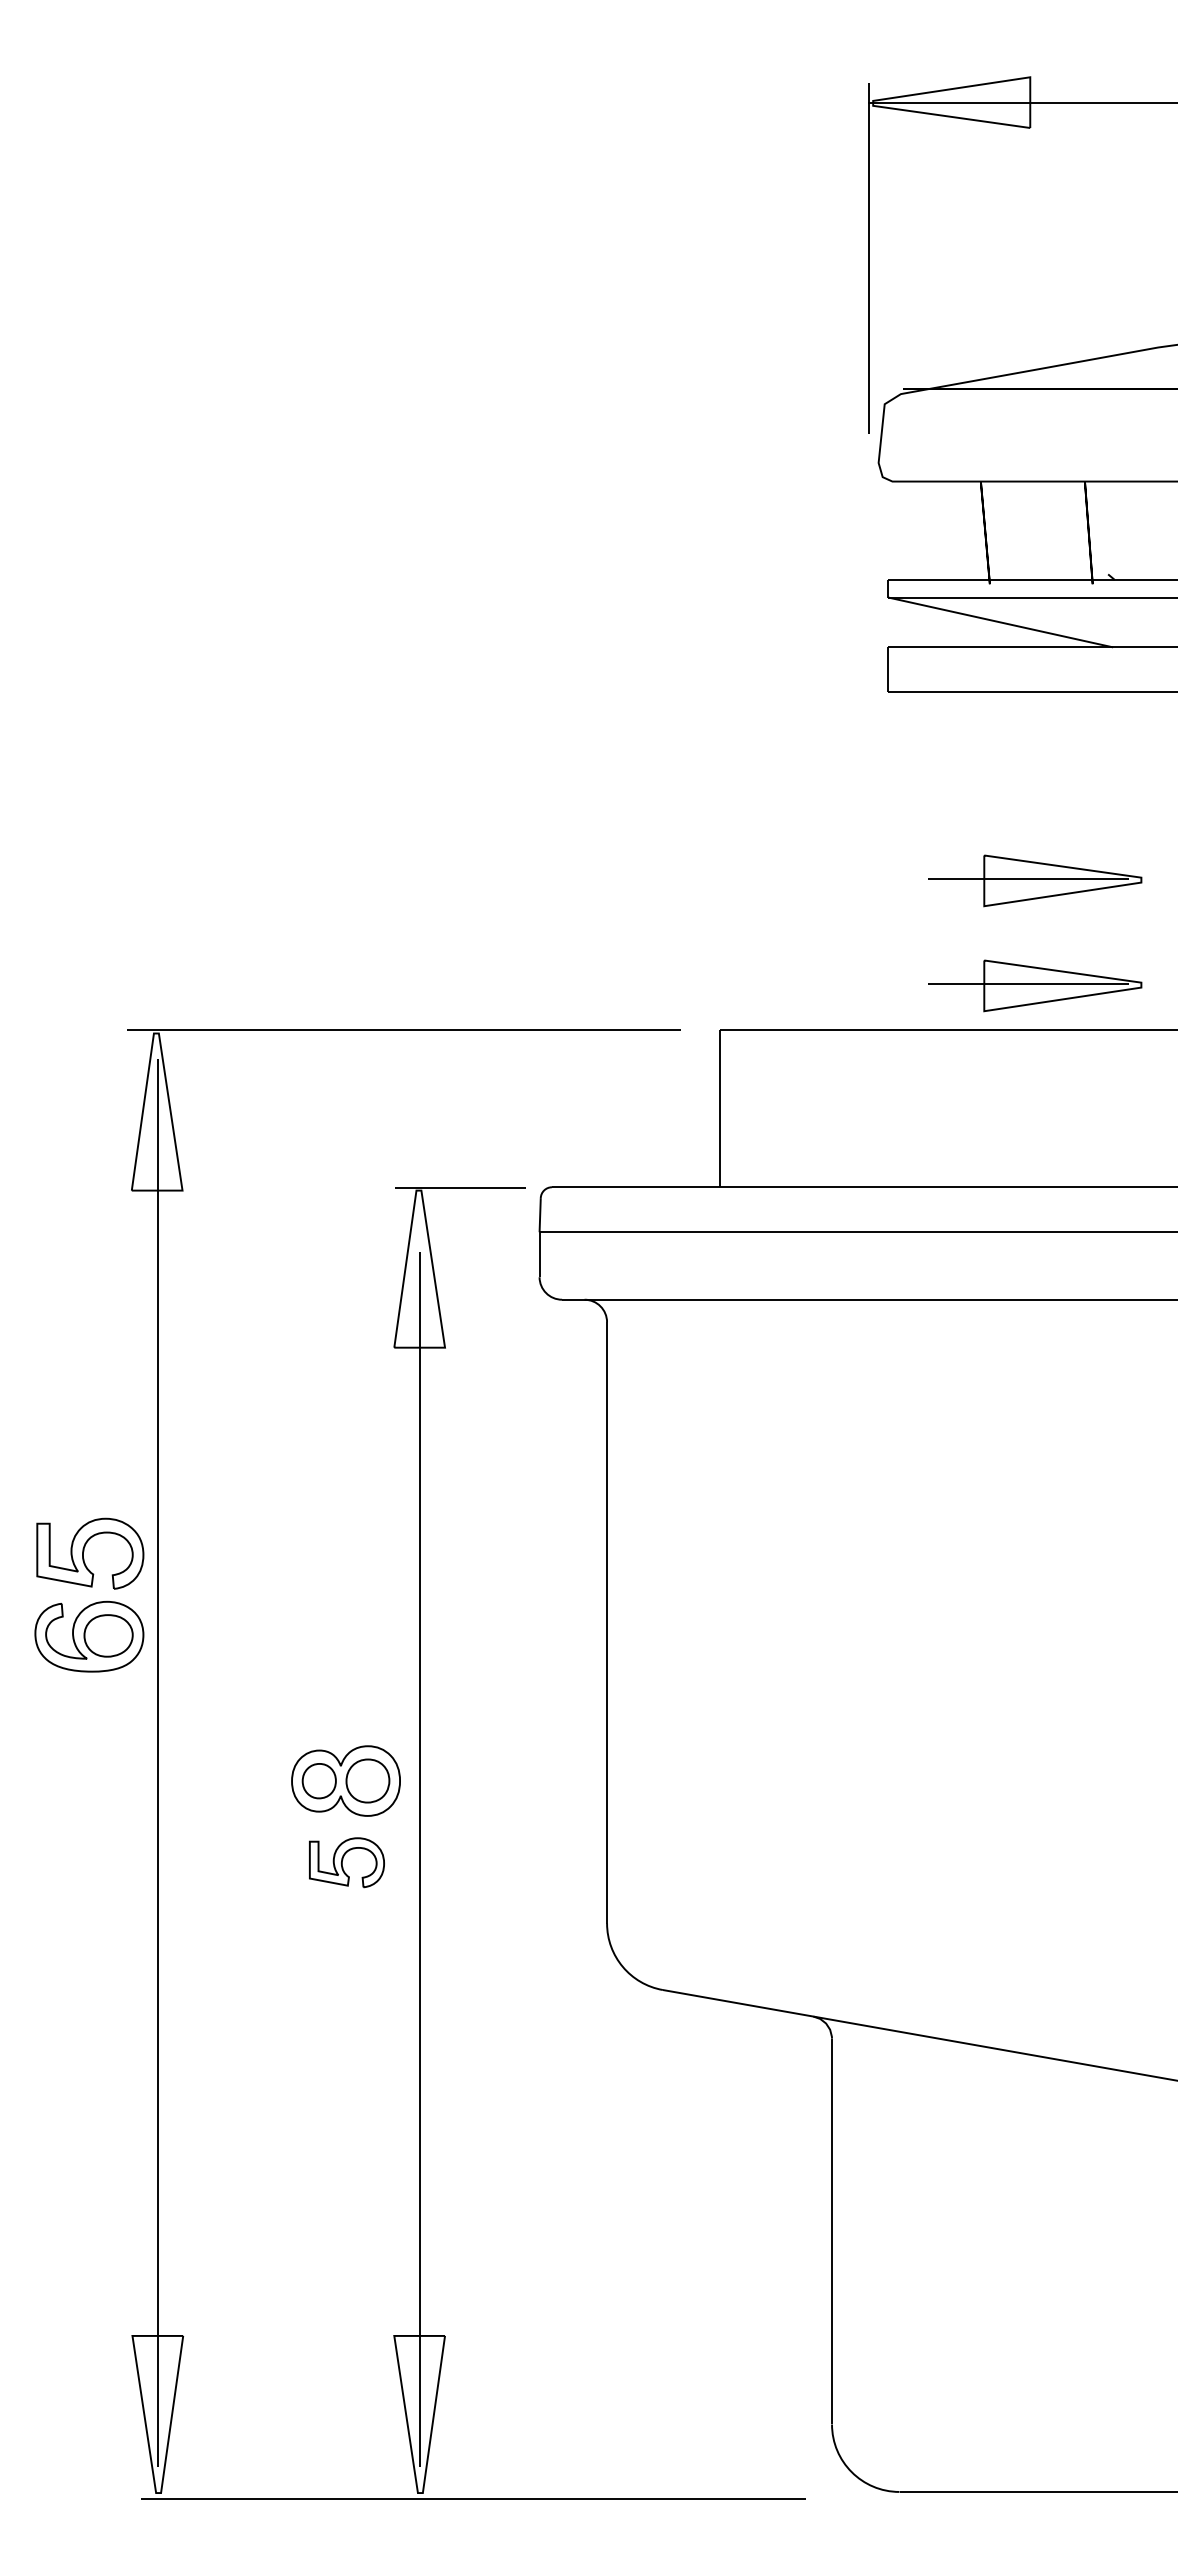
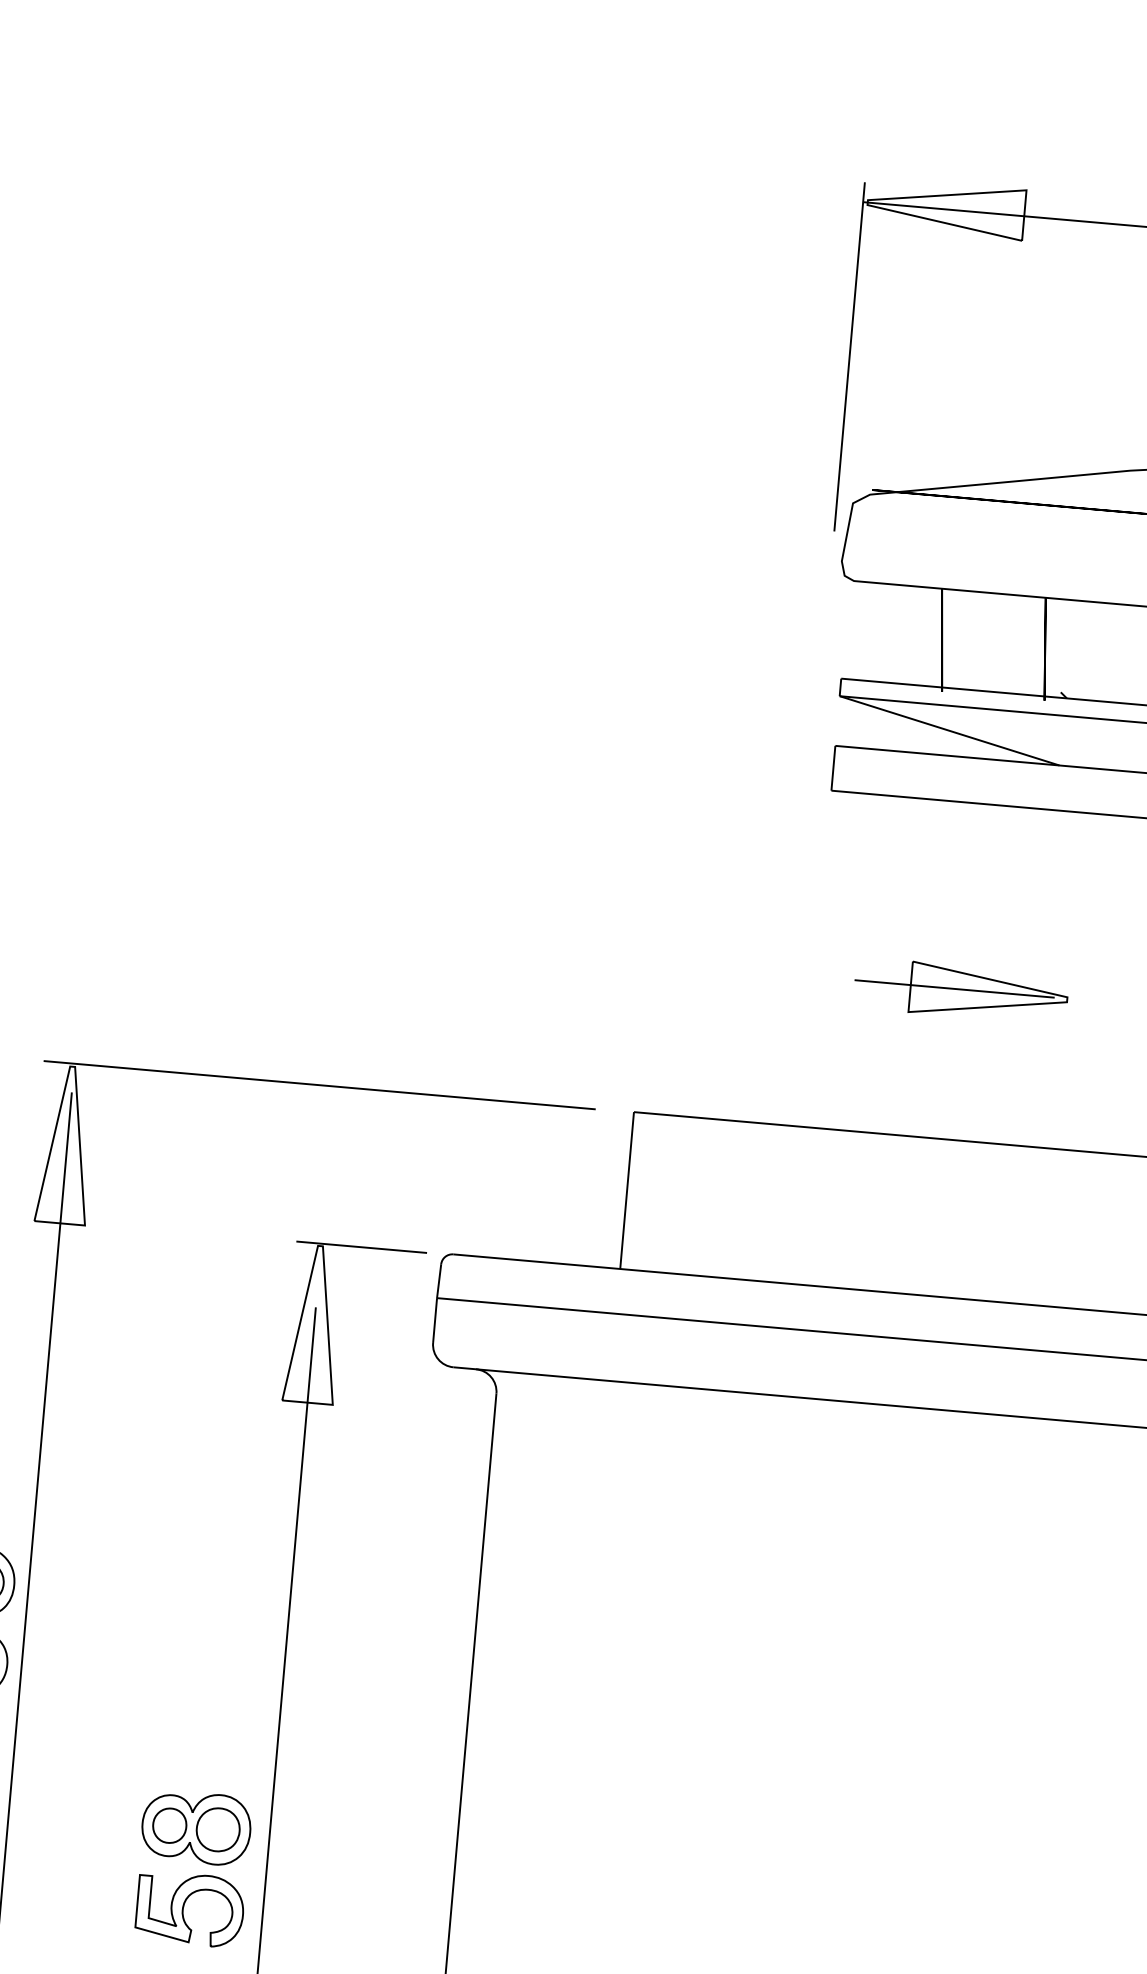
part: (1035, 985) -> (952, 1095), removed
part: (346, 1862) -> (189, 1909), size x1.43

